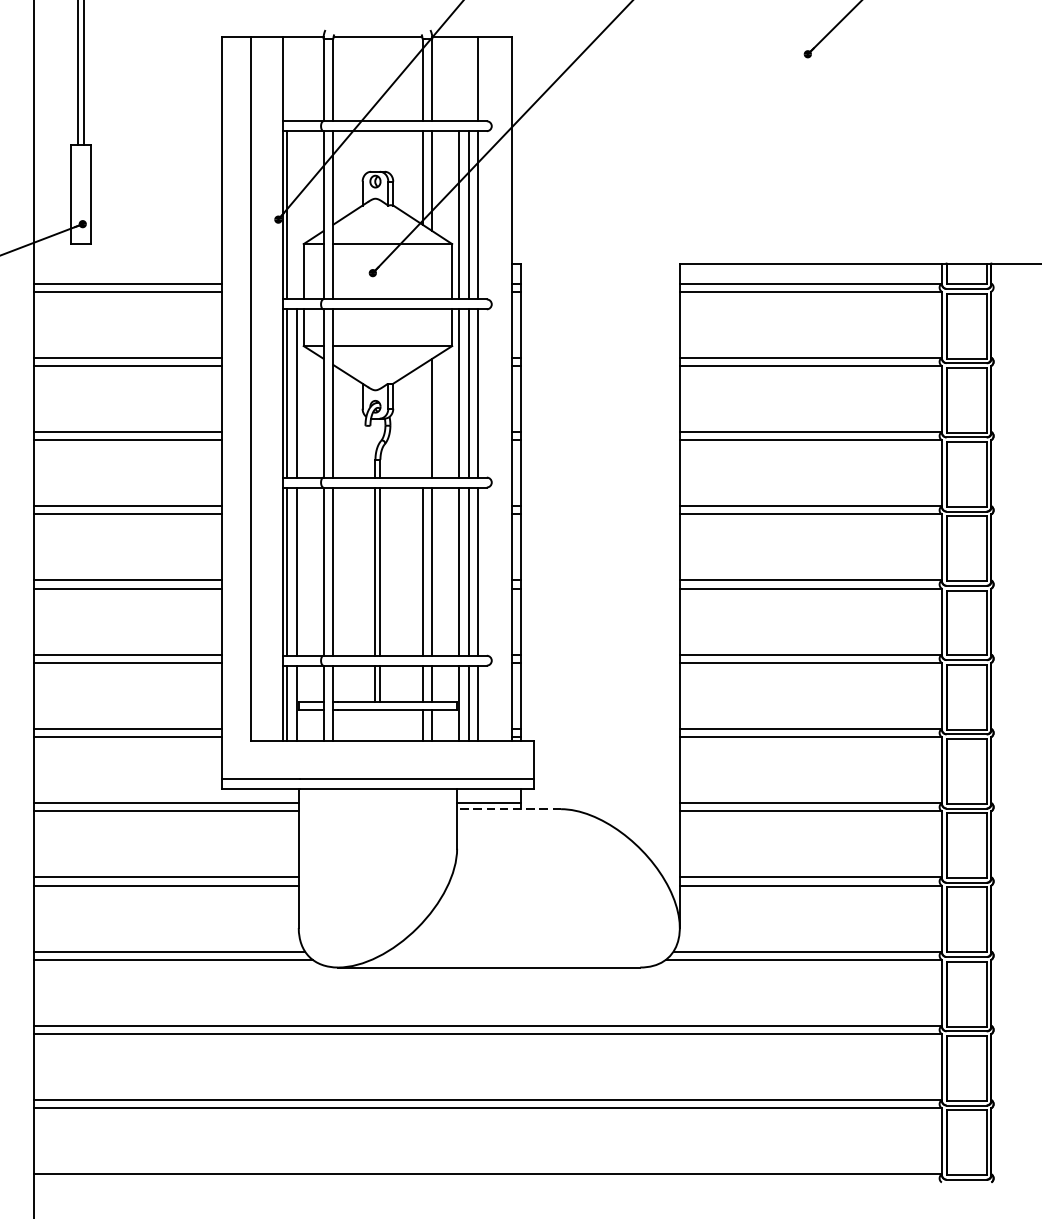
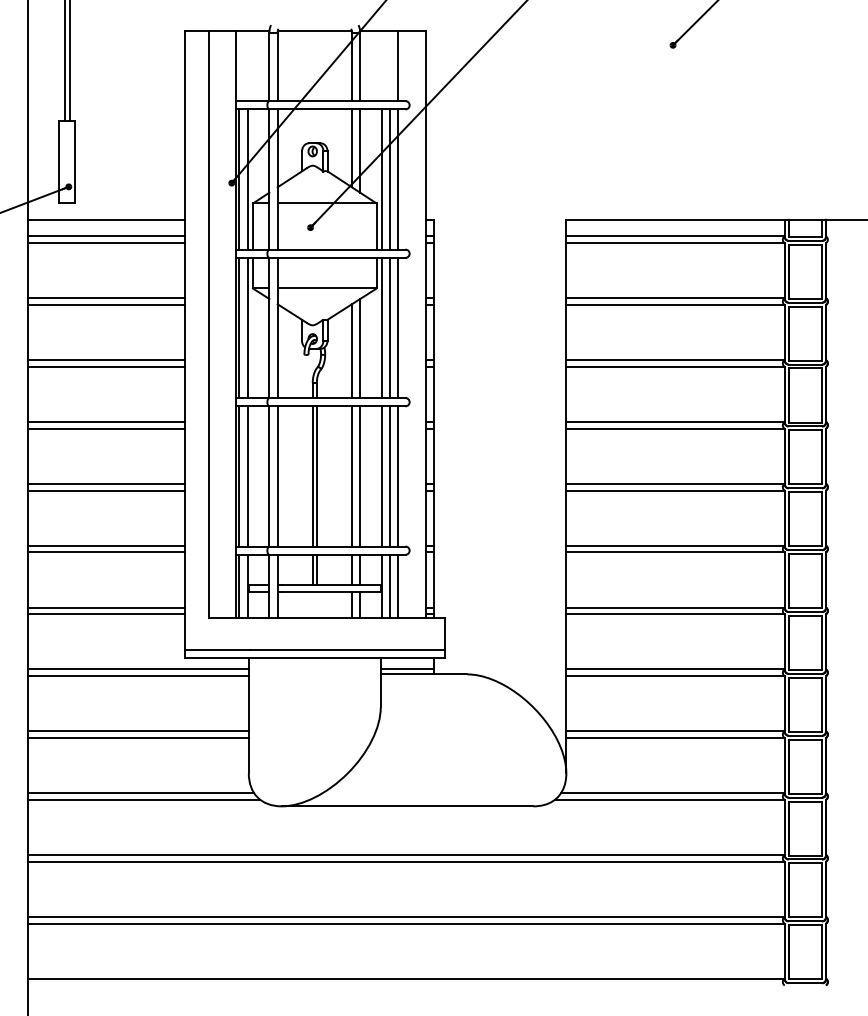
line: (297, 215) -> (247, 179), added
line: (128, 263) -> (106, 219), added
line: (422, 421) -> (351, 351), added
line: (508, 809) -> (423, 674), dashed -> solid

